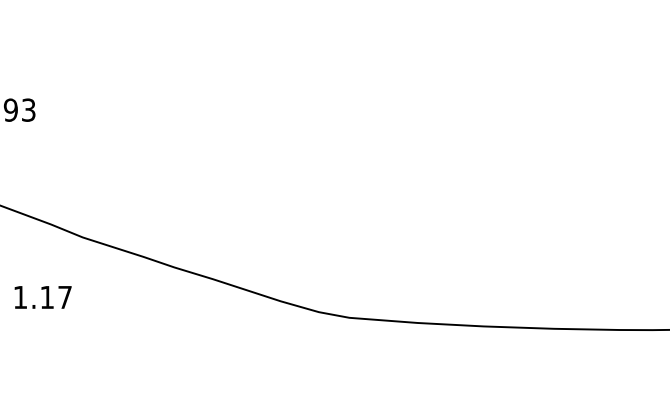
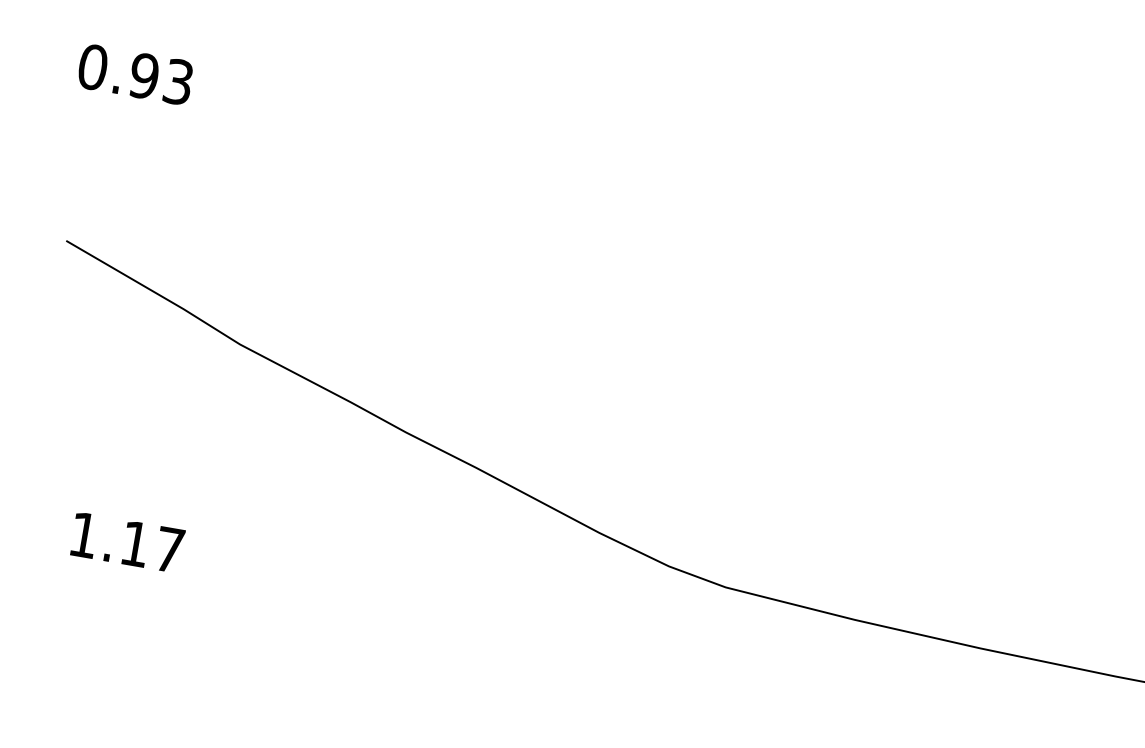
text: (42, 297) -> (126, 542), moved

